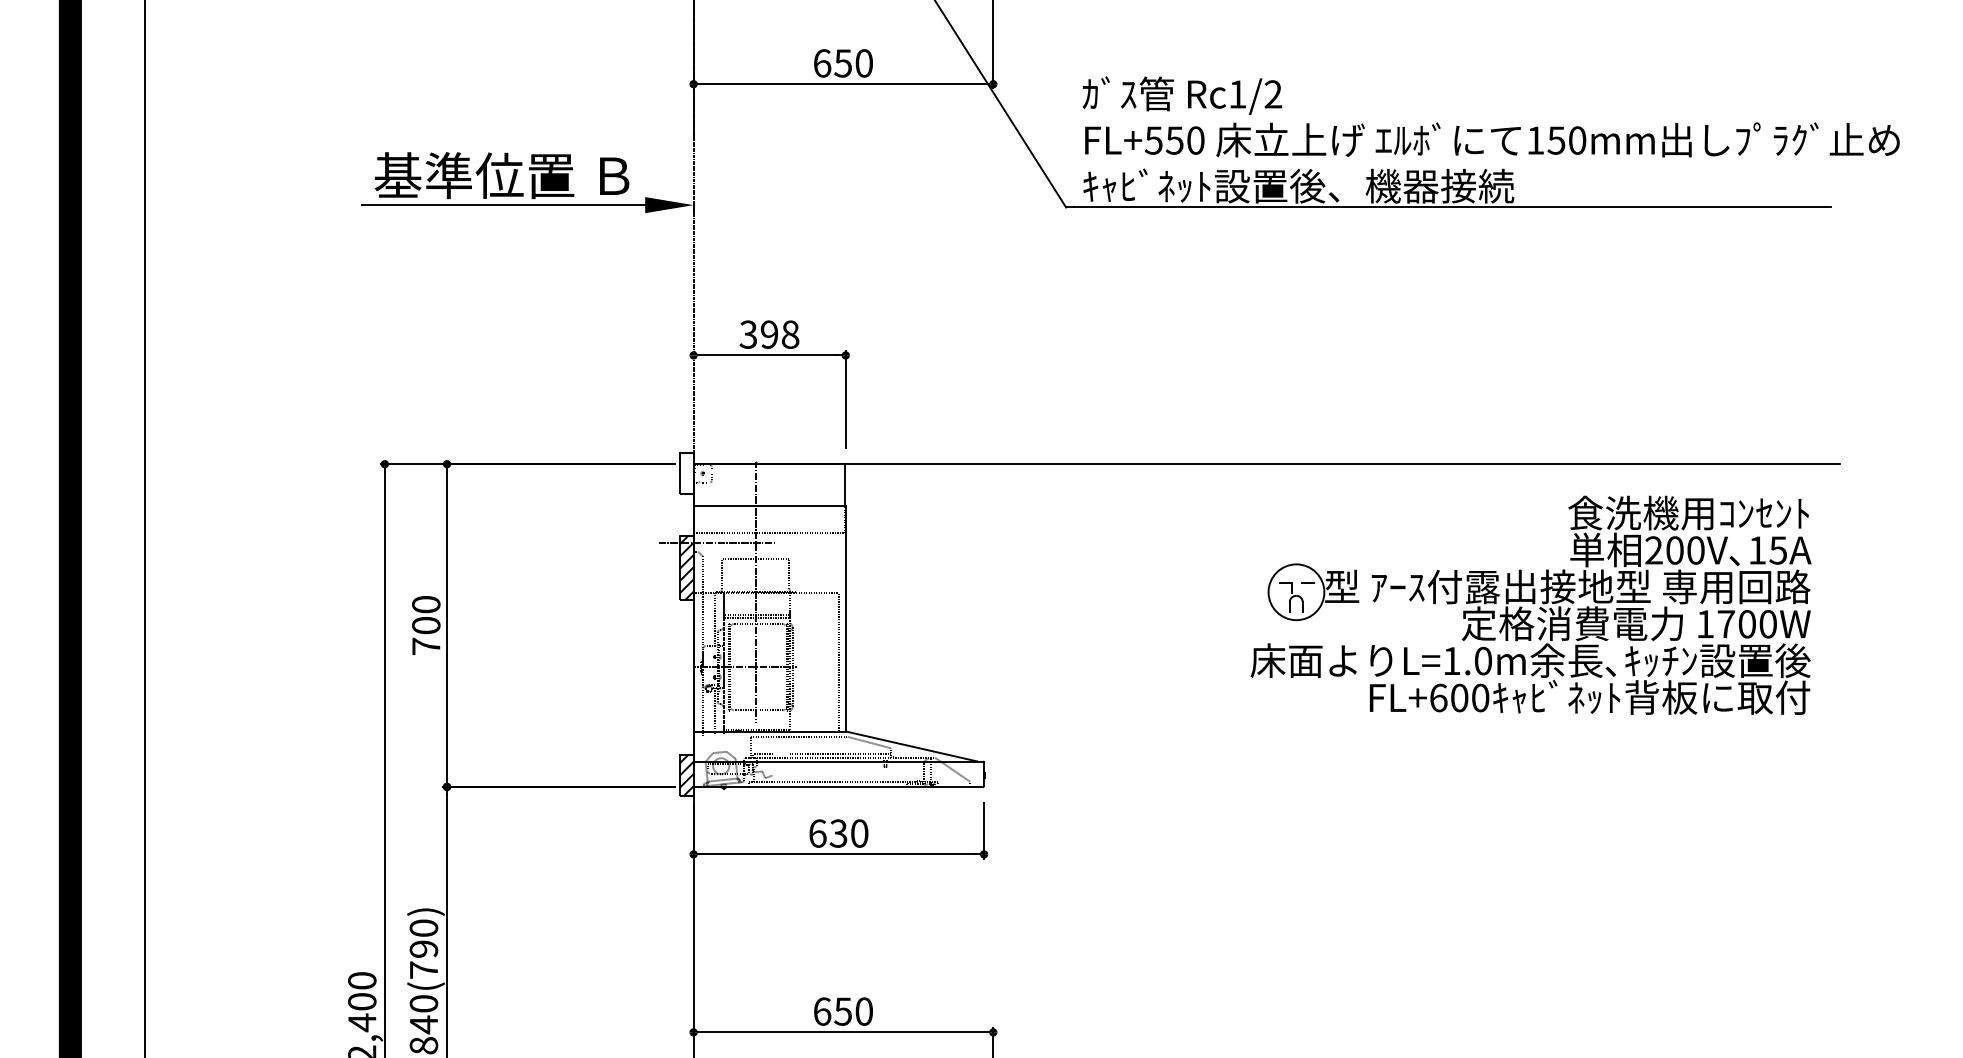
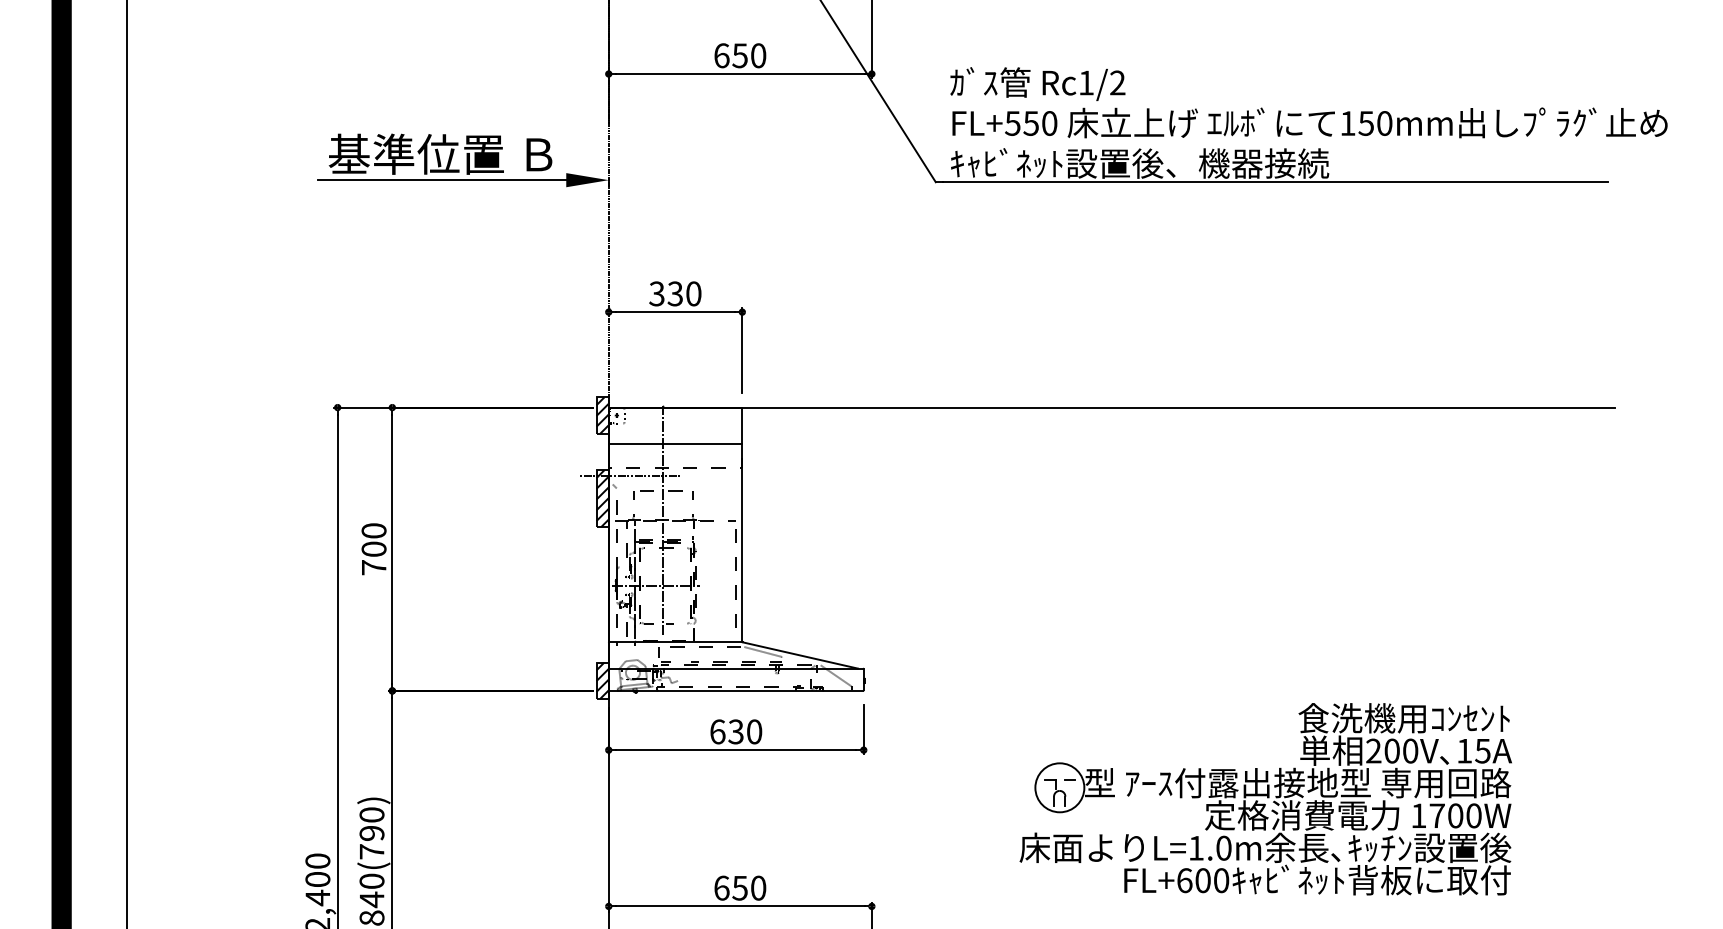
text: (779, 334) -> (684, 293), 398 -> 330
hatch: (686, 473) -> (602, 415), added
part: (1530, 604) -> (1265, 798), moved

